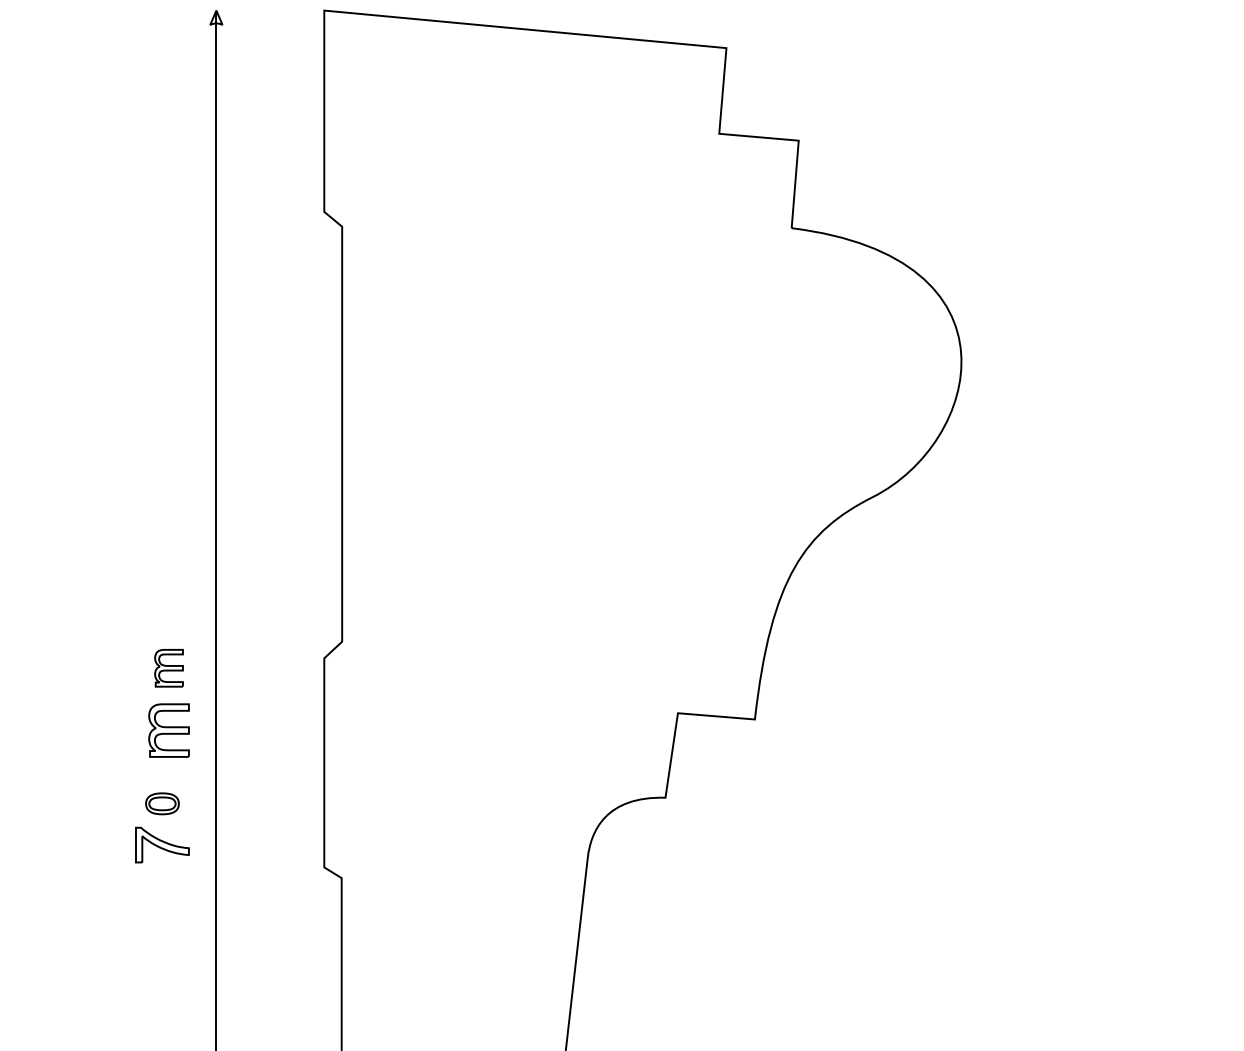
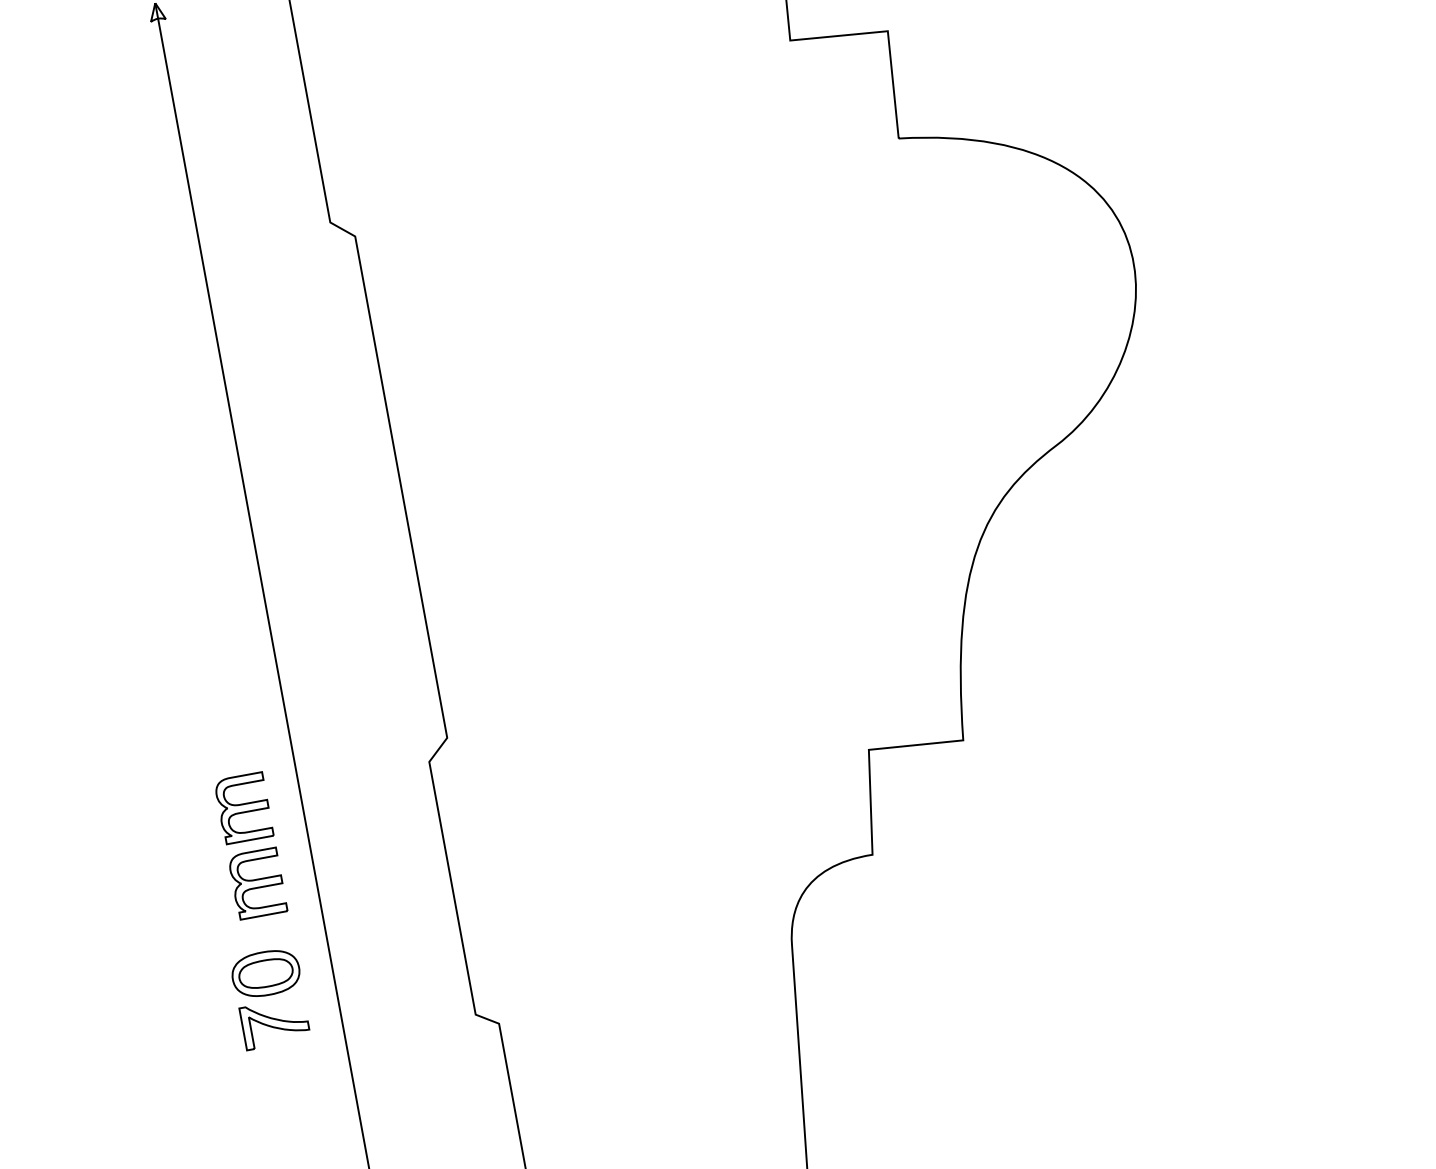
part: (168, 668) -> (243, 808), size x1.43
part: (162, 803) -> (265, 973), size x1.67

